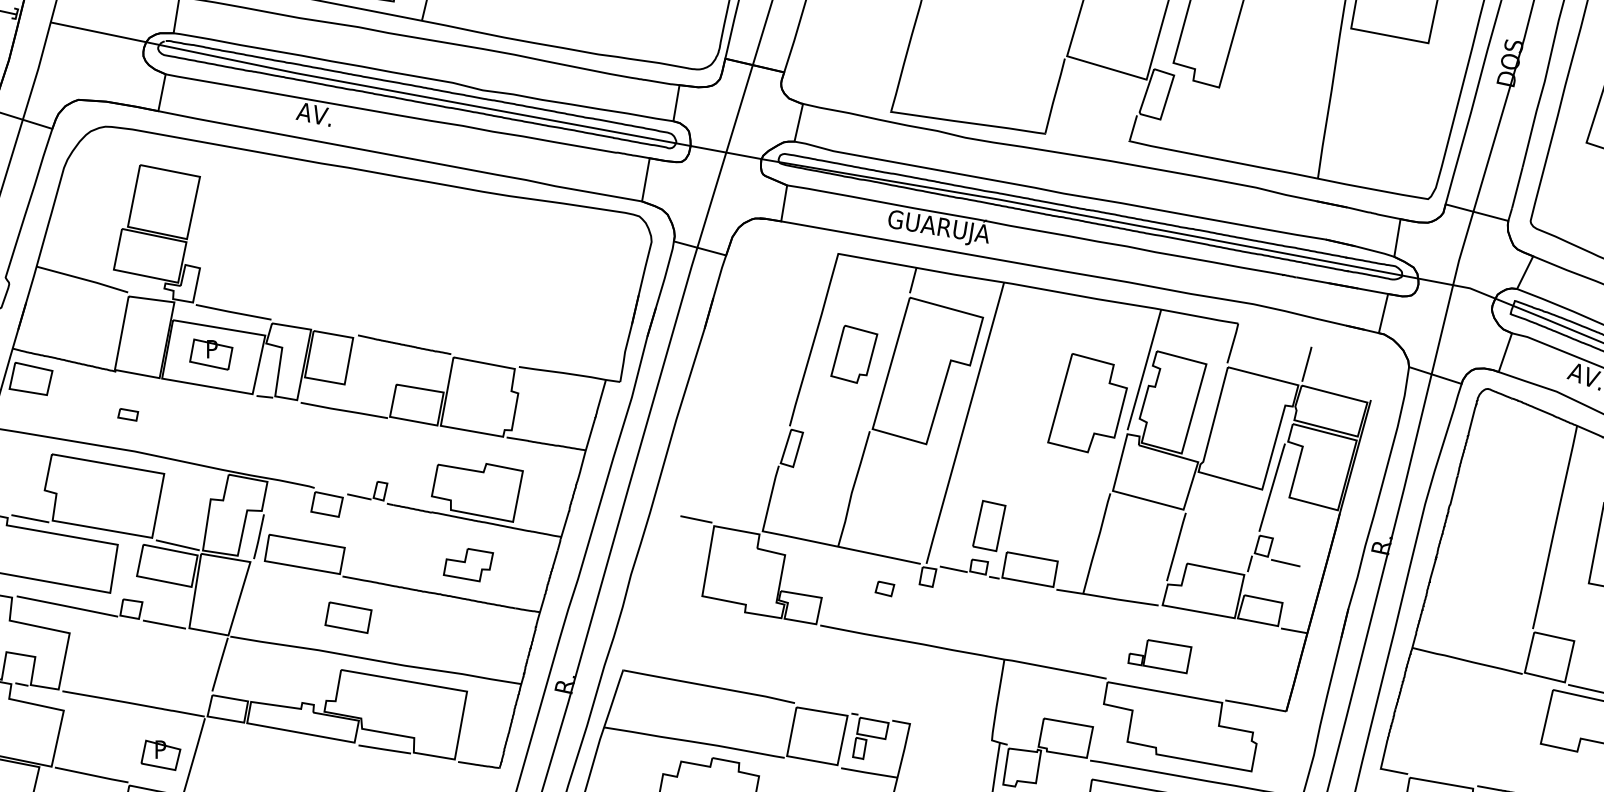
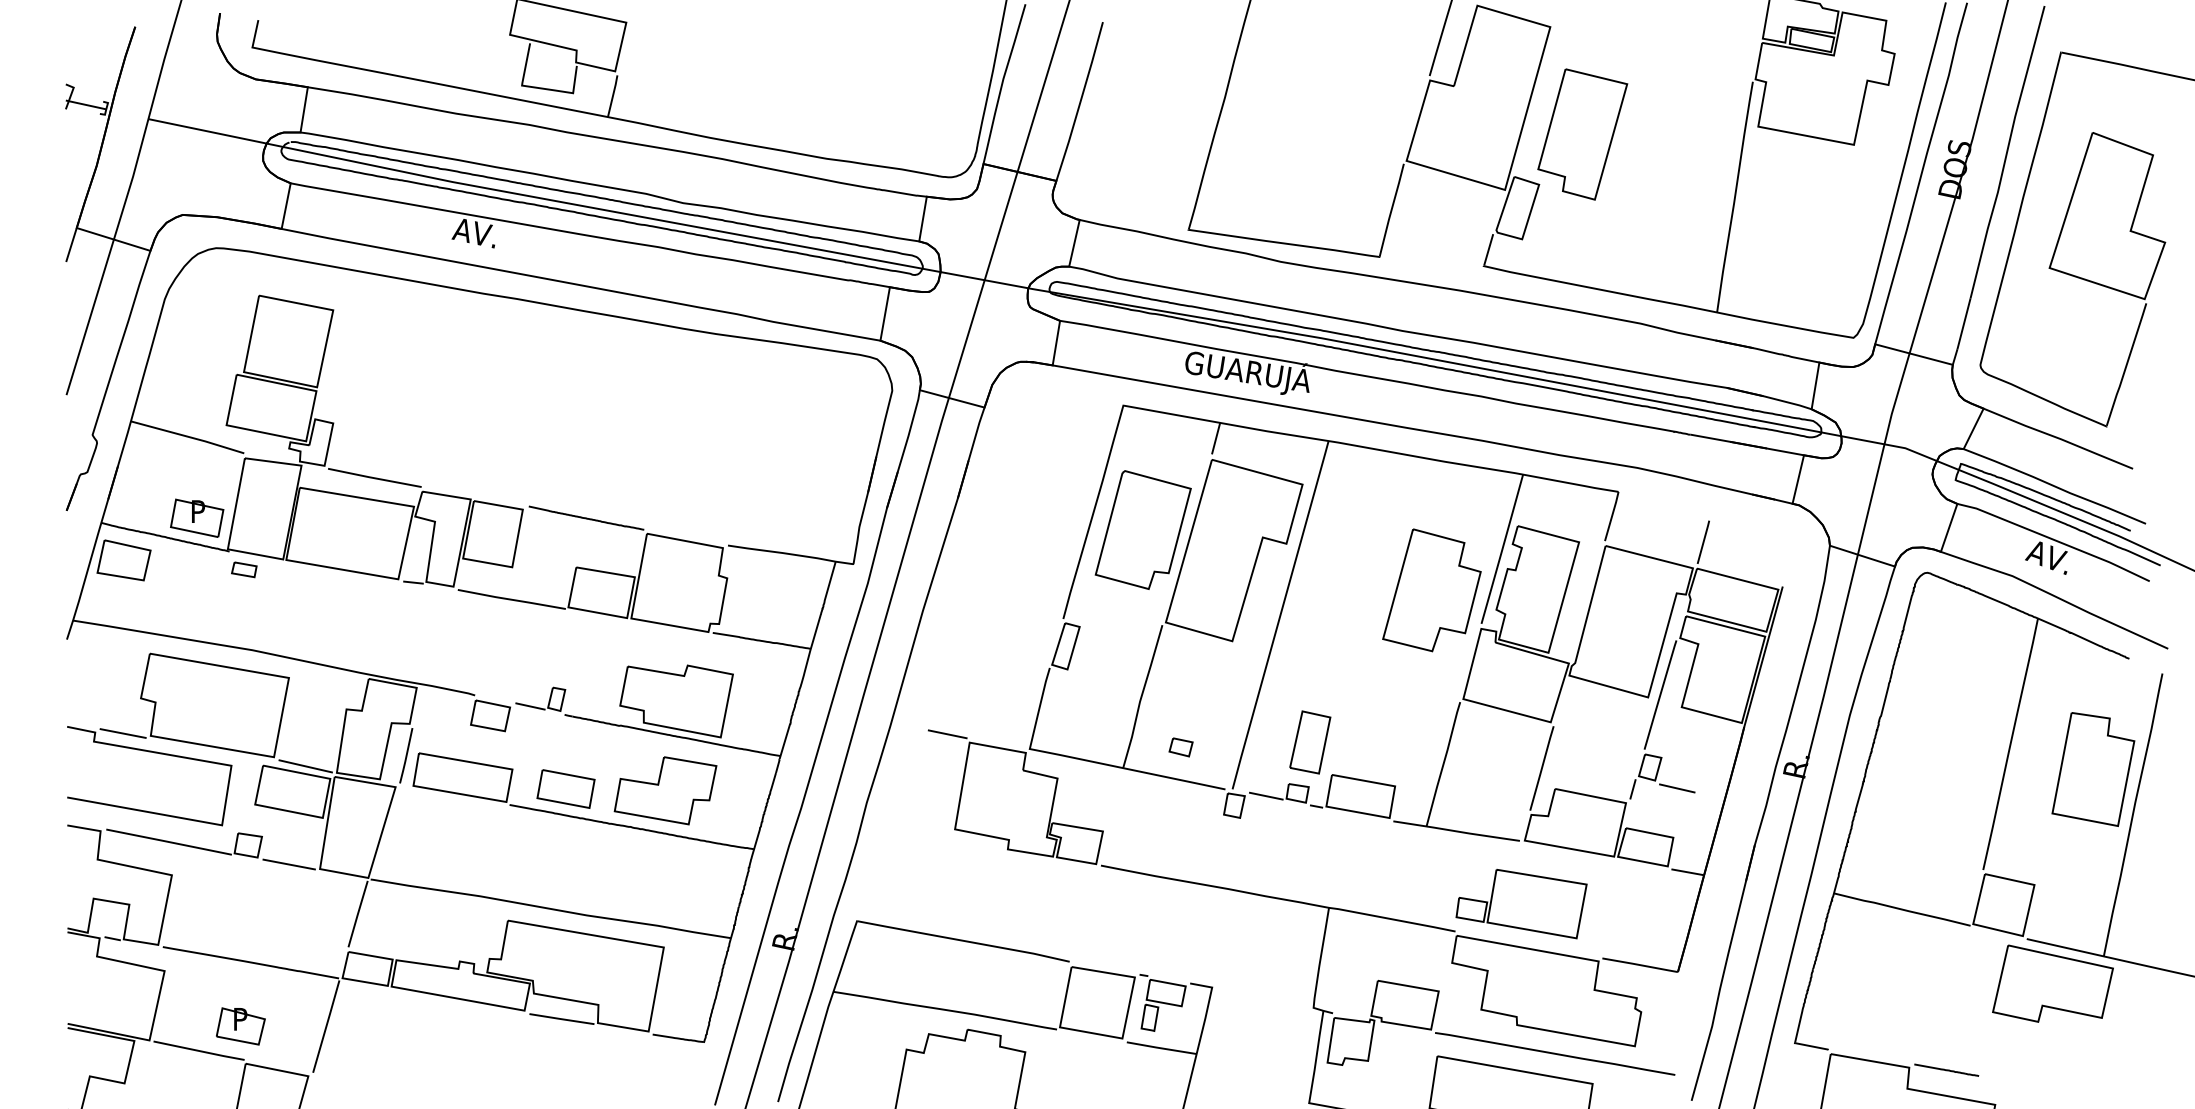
part: (211, 353) -> (197, 517), moved
part: (853, 353) -> (1142, 529), size x1.67
part: (128, 414) -> (244, 569), moved
part: (468, 564) -> (665, 790), size x1.67
part: (884, 589) -> (1180, 747), moved
part: (348, 617) -> (565, 788), moved
part: (1159, 656) -> (1521, 904), size x1.67
part: (160, 755) -> (240, 1026), moved

